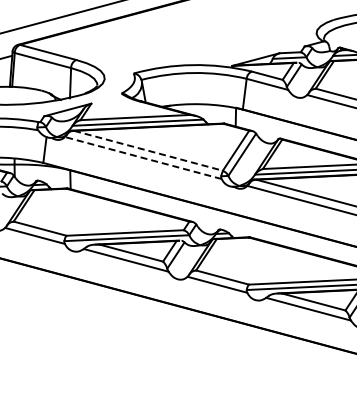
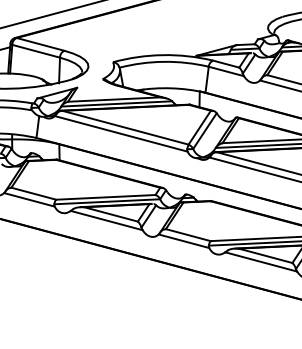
line: (148, 150) -> (125, 127), dashed -> solid
line: (142, 157) -> (120, 133), dashed -> solid

